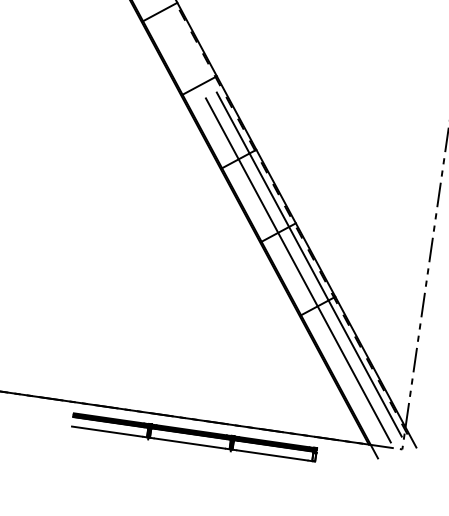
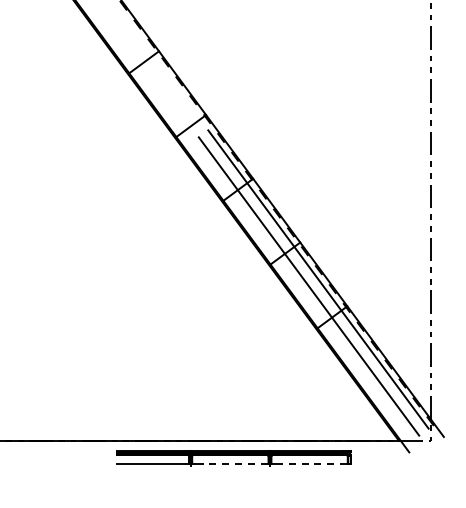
line: (189, 443) -> (230, 463), solid -> dashed
line: (272, 454) -> (309, 463), solid -> dashed

